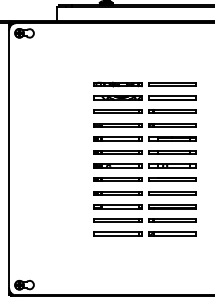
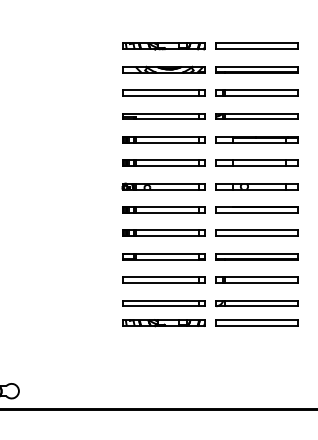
part: (144, 245) -> (208, 323), added

